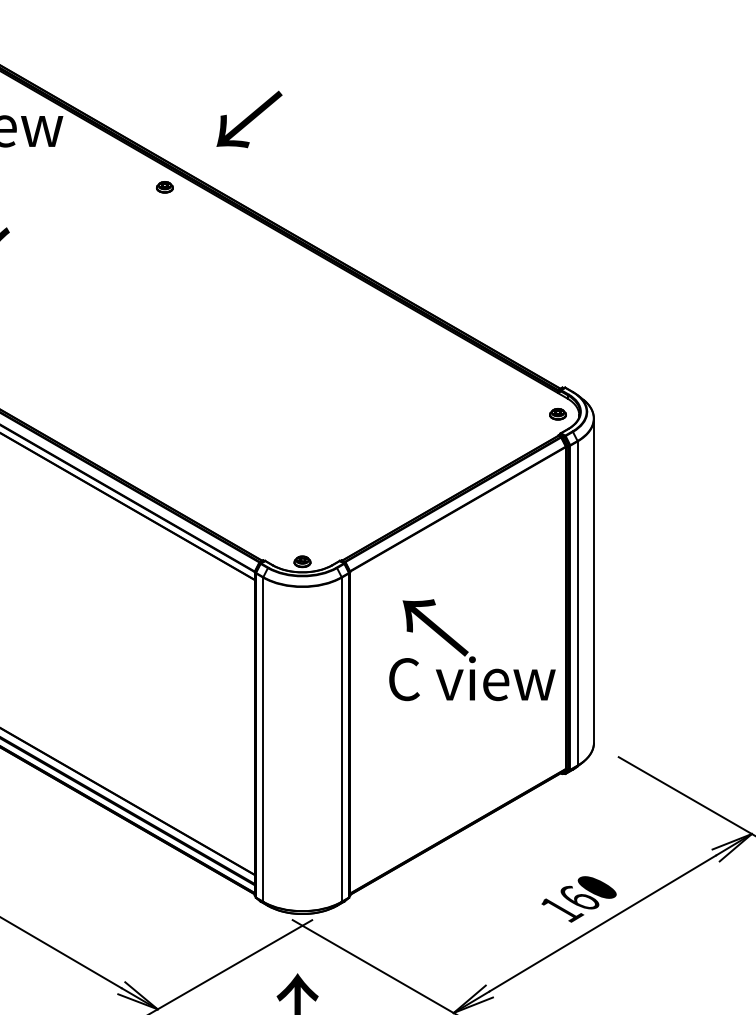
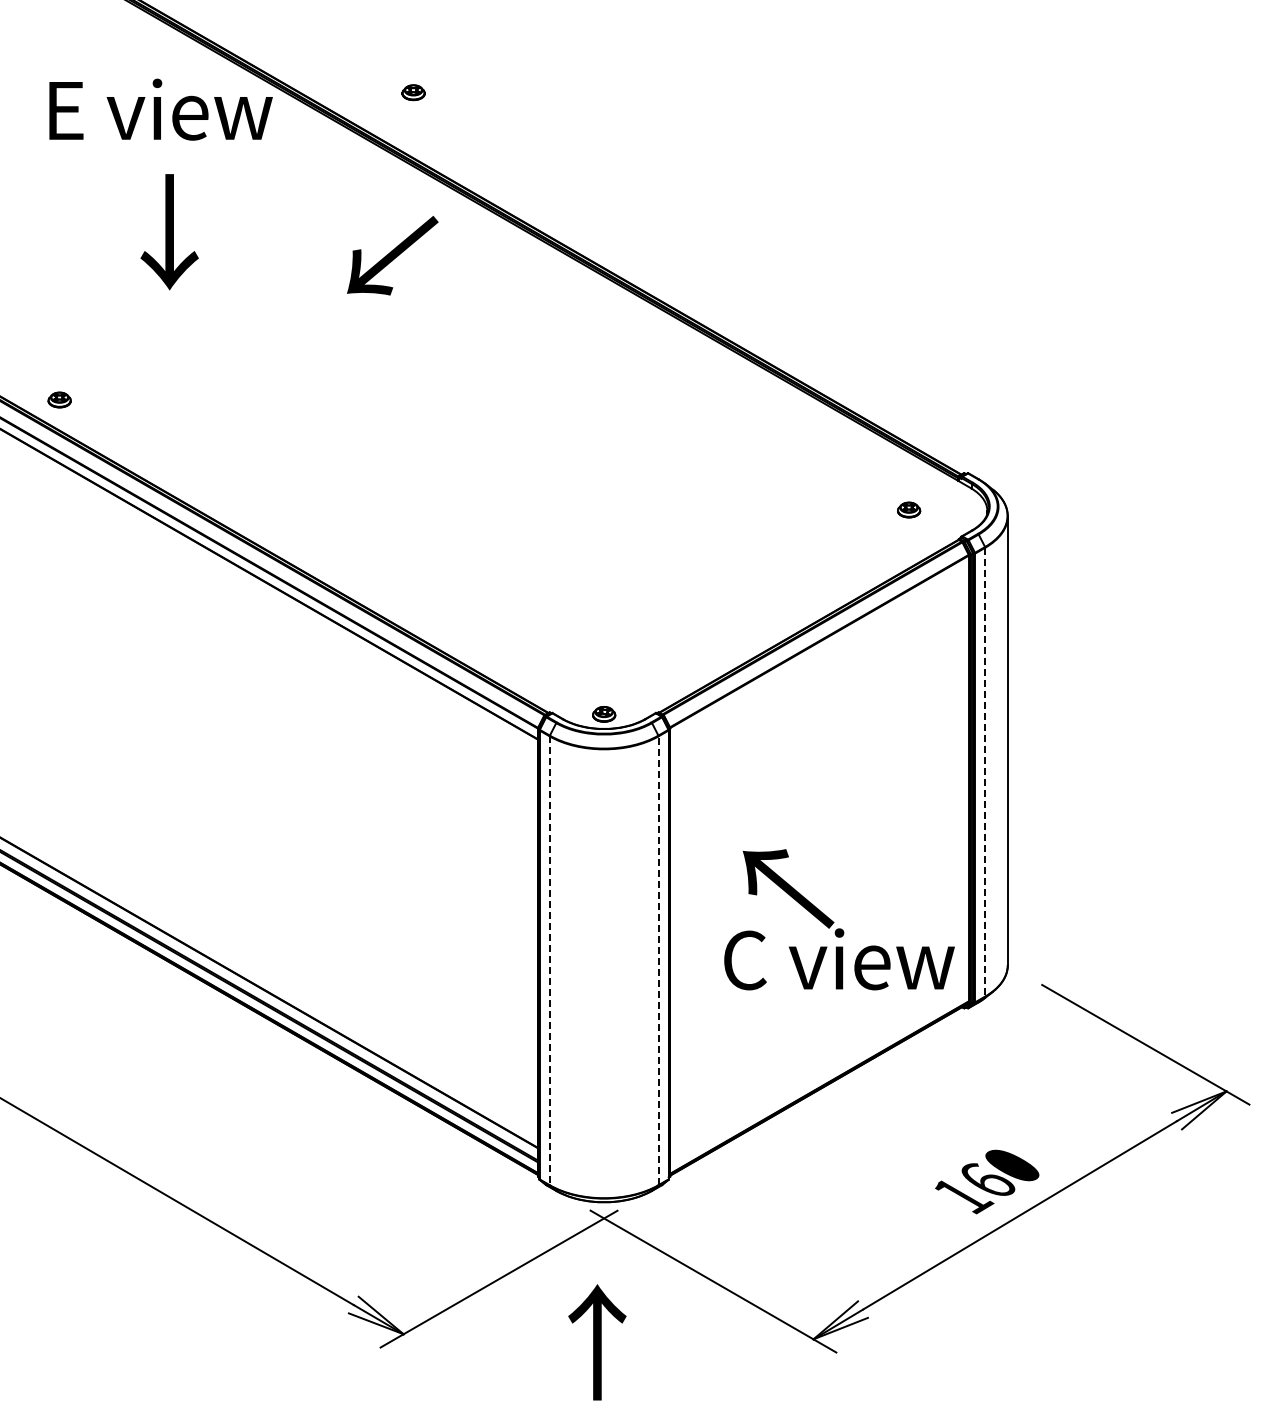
text: (249, 119) -> (392, 255), moved
part: (164, 187) -> (413, 92), moved
part: (558, 413) -> (909, 509), moved
line: (577, 603) -> (985, 772), solid -> dashed
text: (472, 649) -> (839, 919), moved
line: (341, 739) -> (658, 960), solid -> dashed
line: (263, 740) -> (549, 961), solid -> dashed

